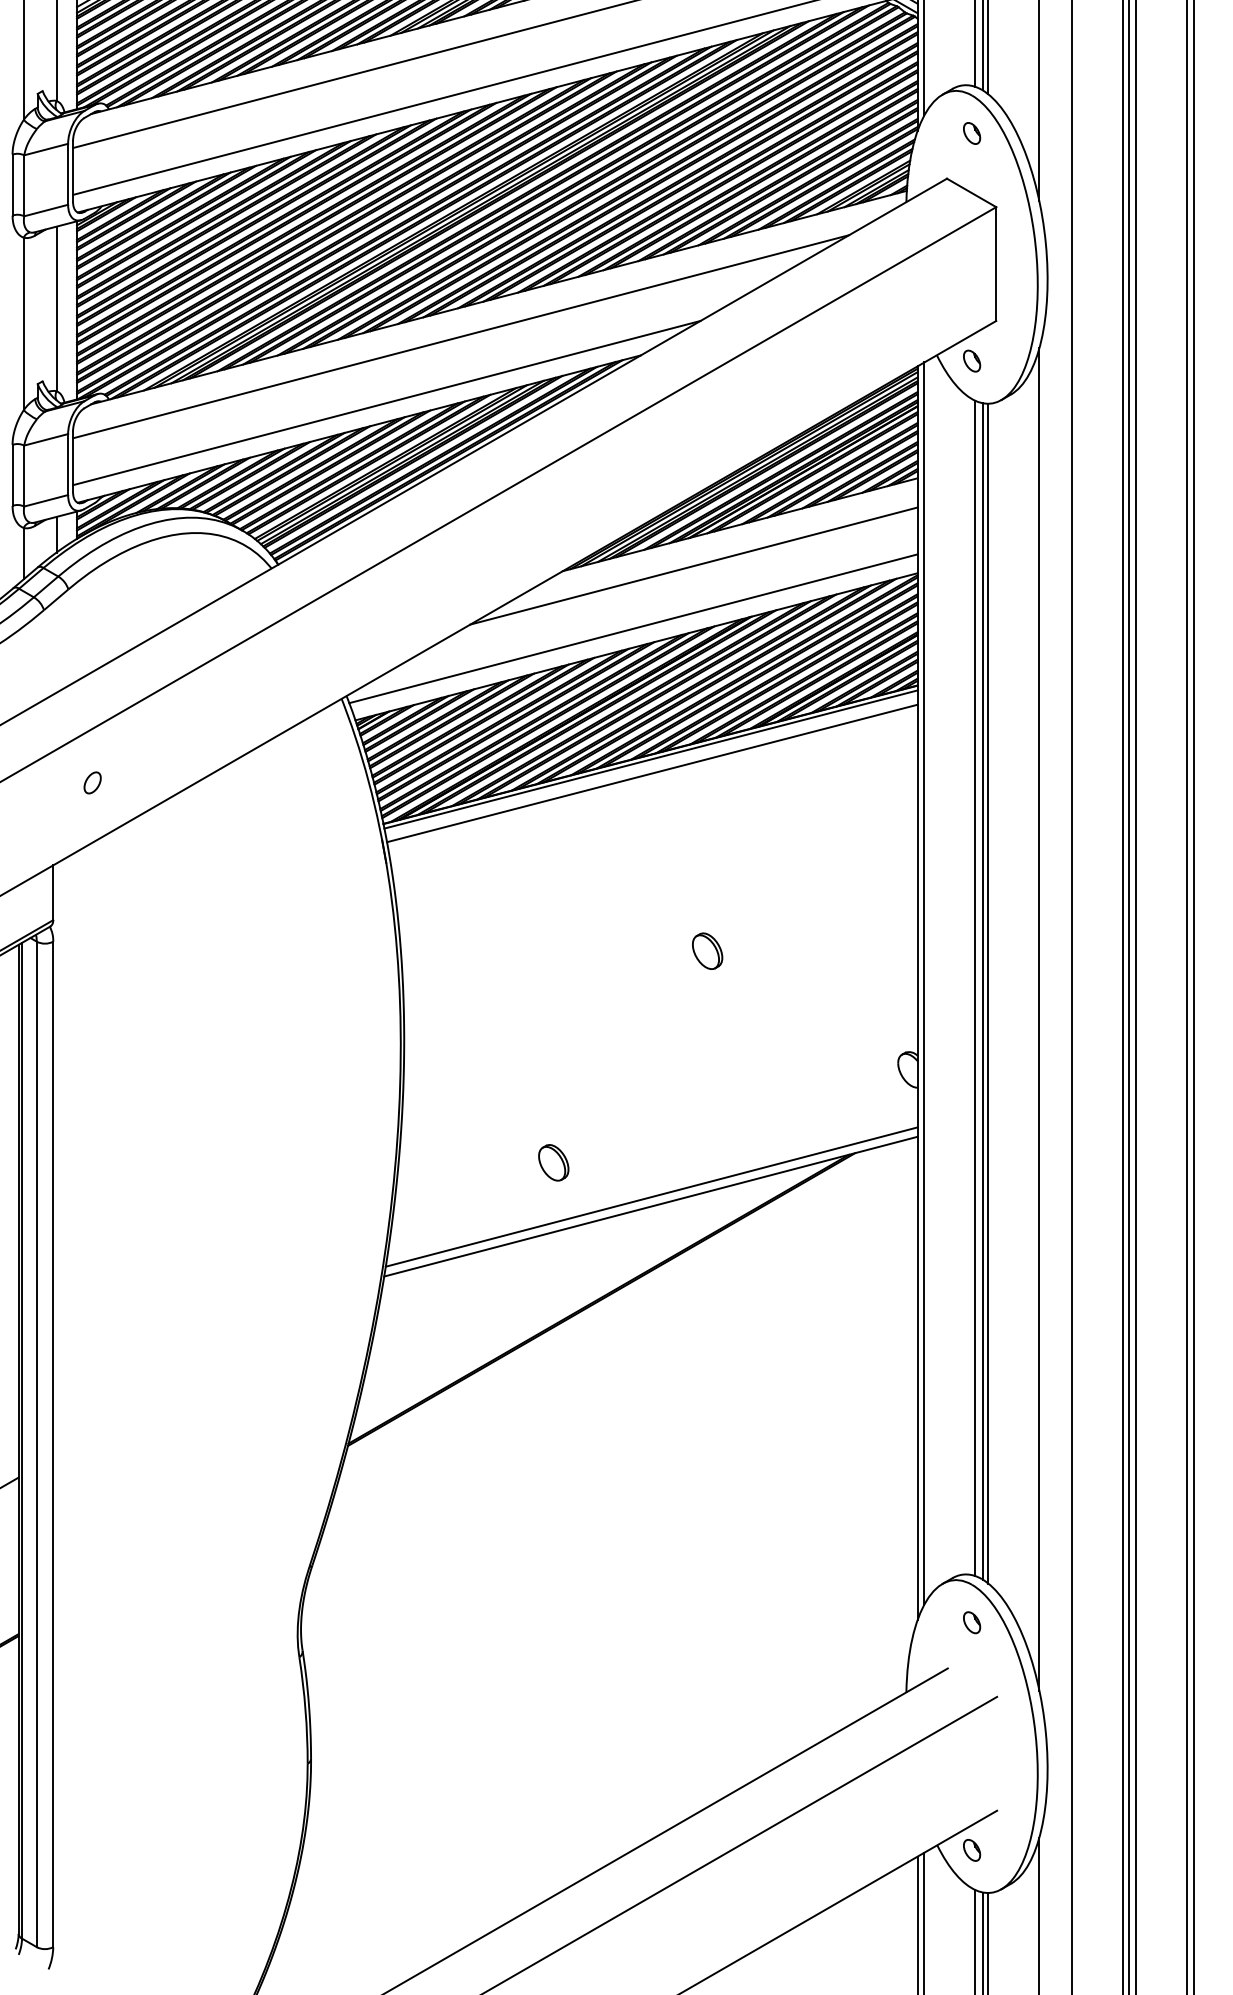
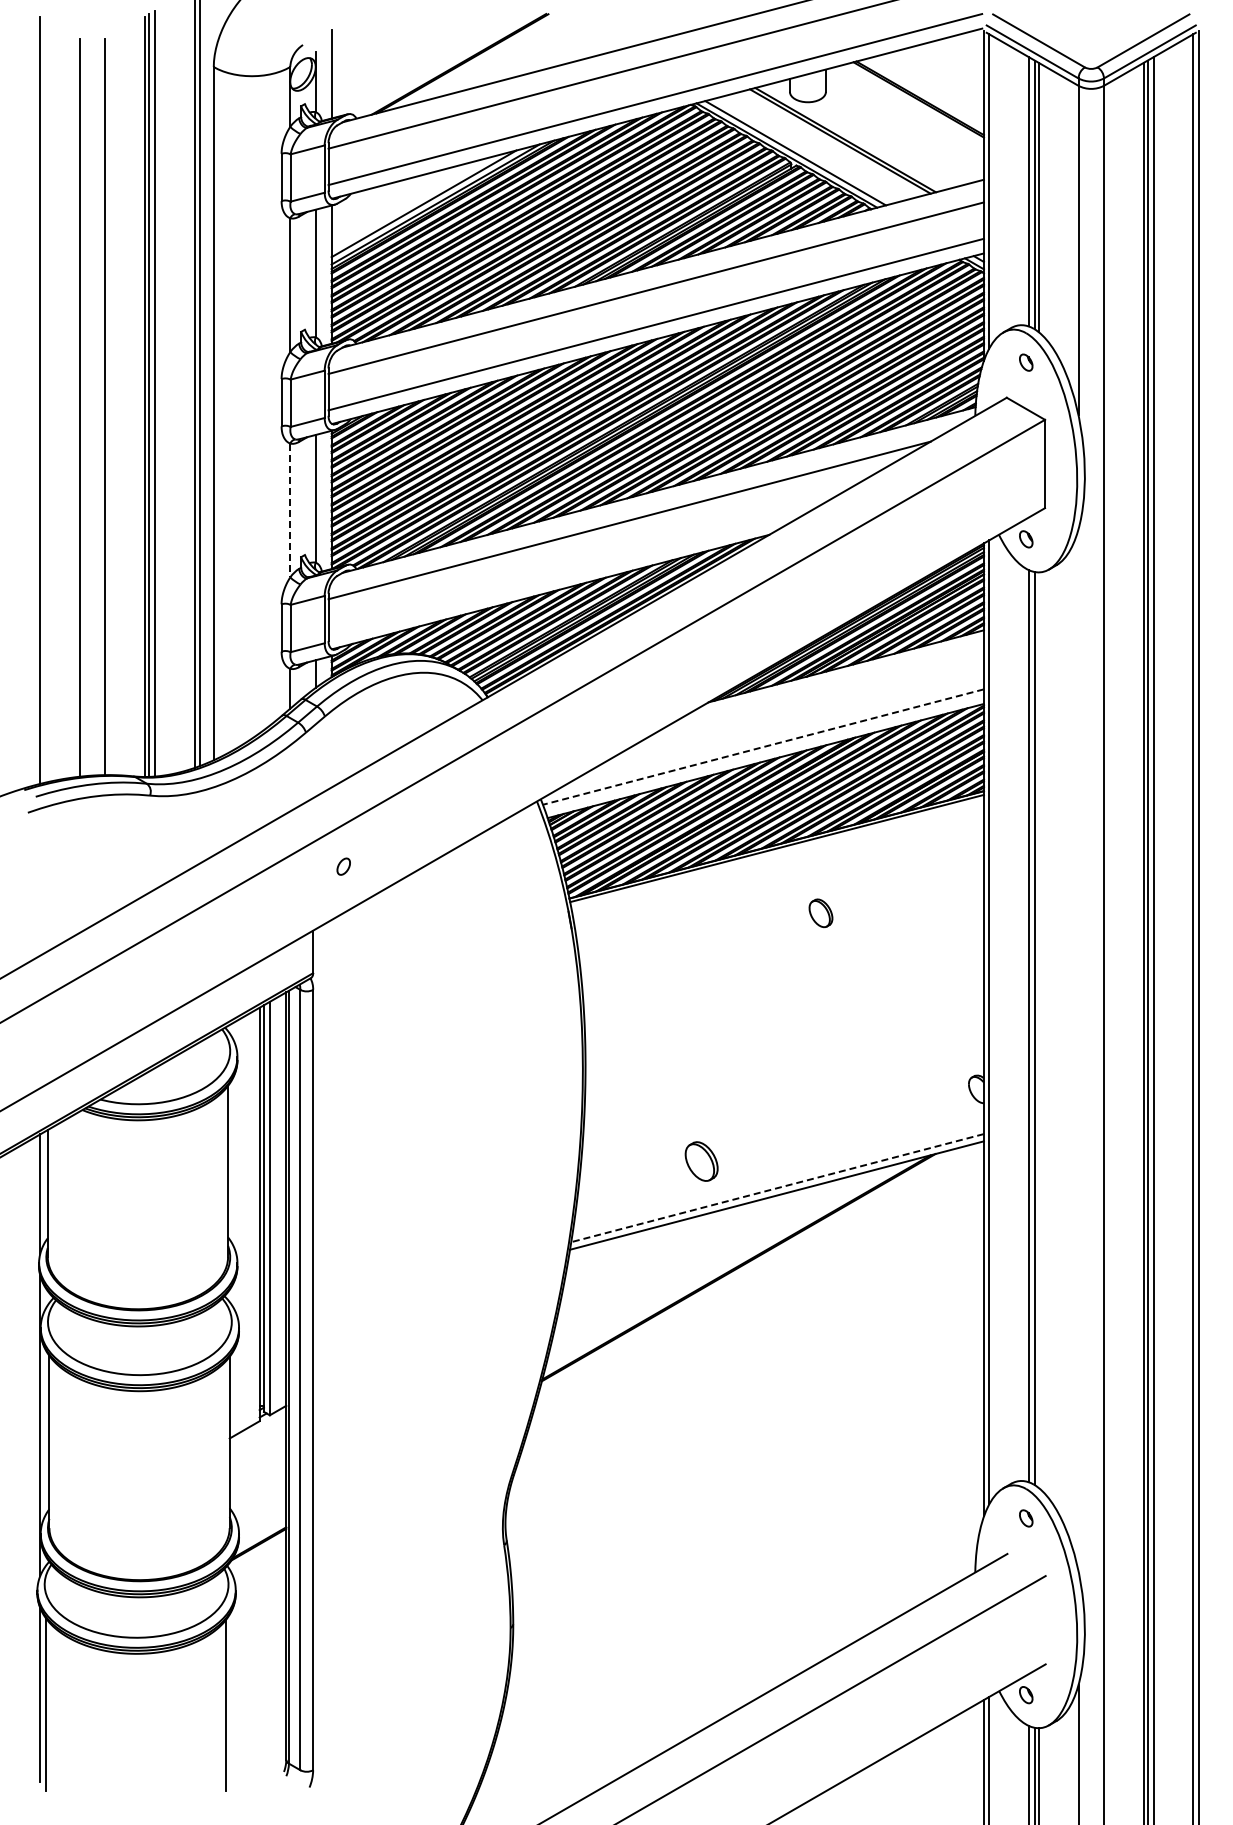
line: (24, 323) -> (290, 510), solid -> dashed
line: (386, 402) -> (571, 571), removed
line: (692, 564) -> (809, 697), removed
line: (633, 629) -> (763, 747), solid -> dashed
line: (651, 773) -> (777, 859), removed
part: (706, 951) -> (820, 913), moved
line: (987, 993) -> (1038, 1030), removed
line: (1039, 1019) -> (1078, 1050), removed
part: (553, 1162) -> (701, 1161), size x1.4
line: (651, 1197) -> (777, 1188), solid -> dashed

